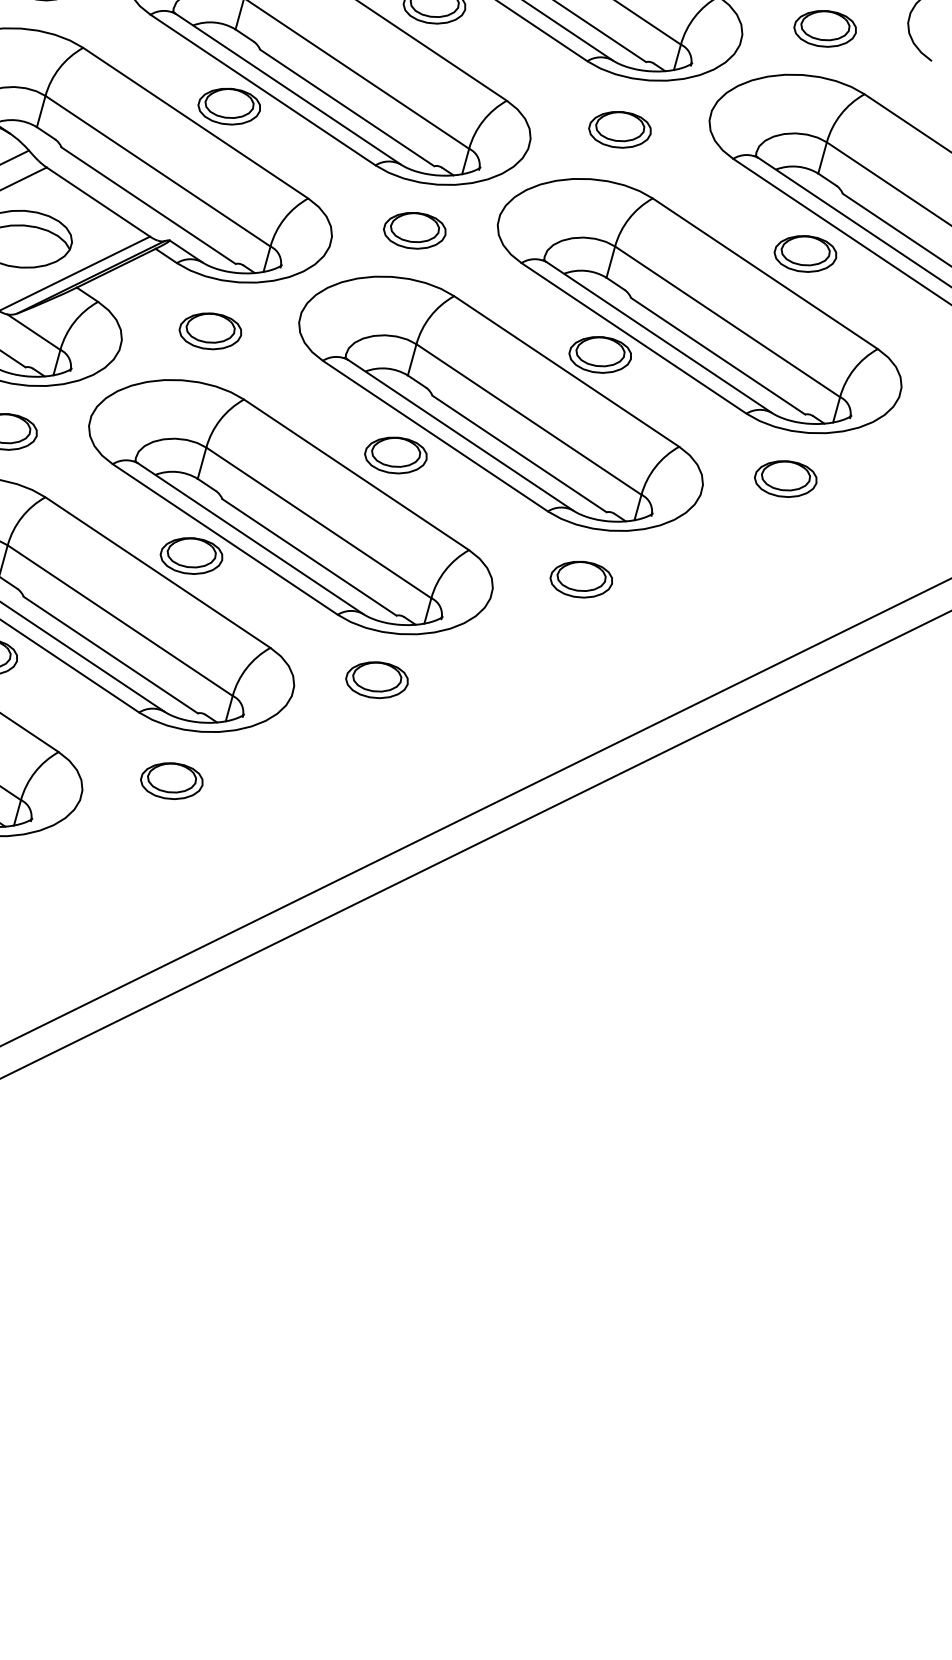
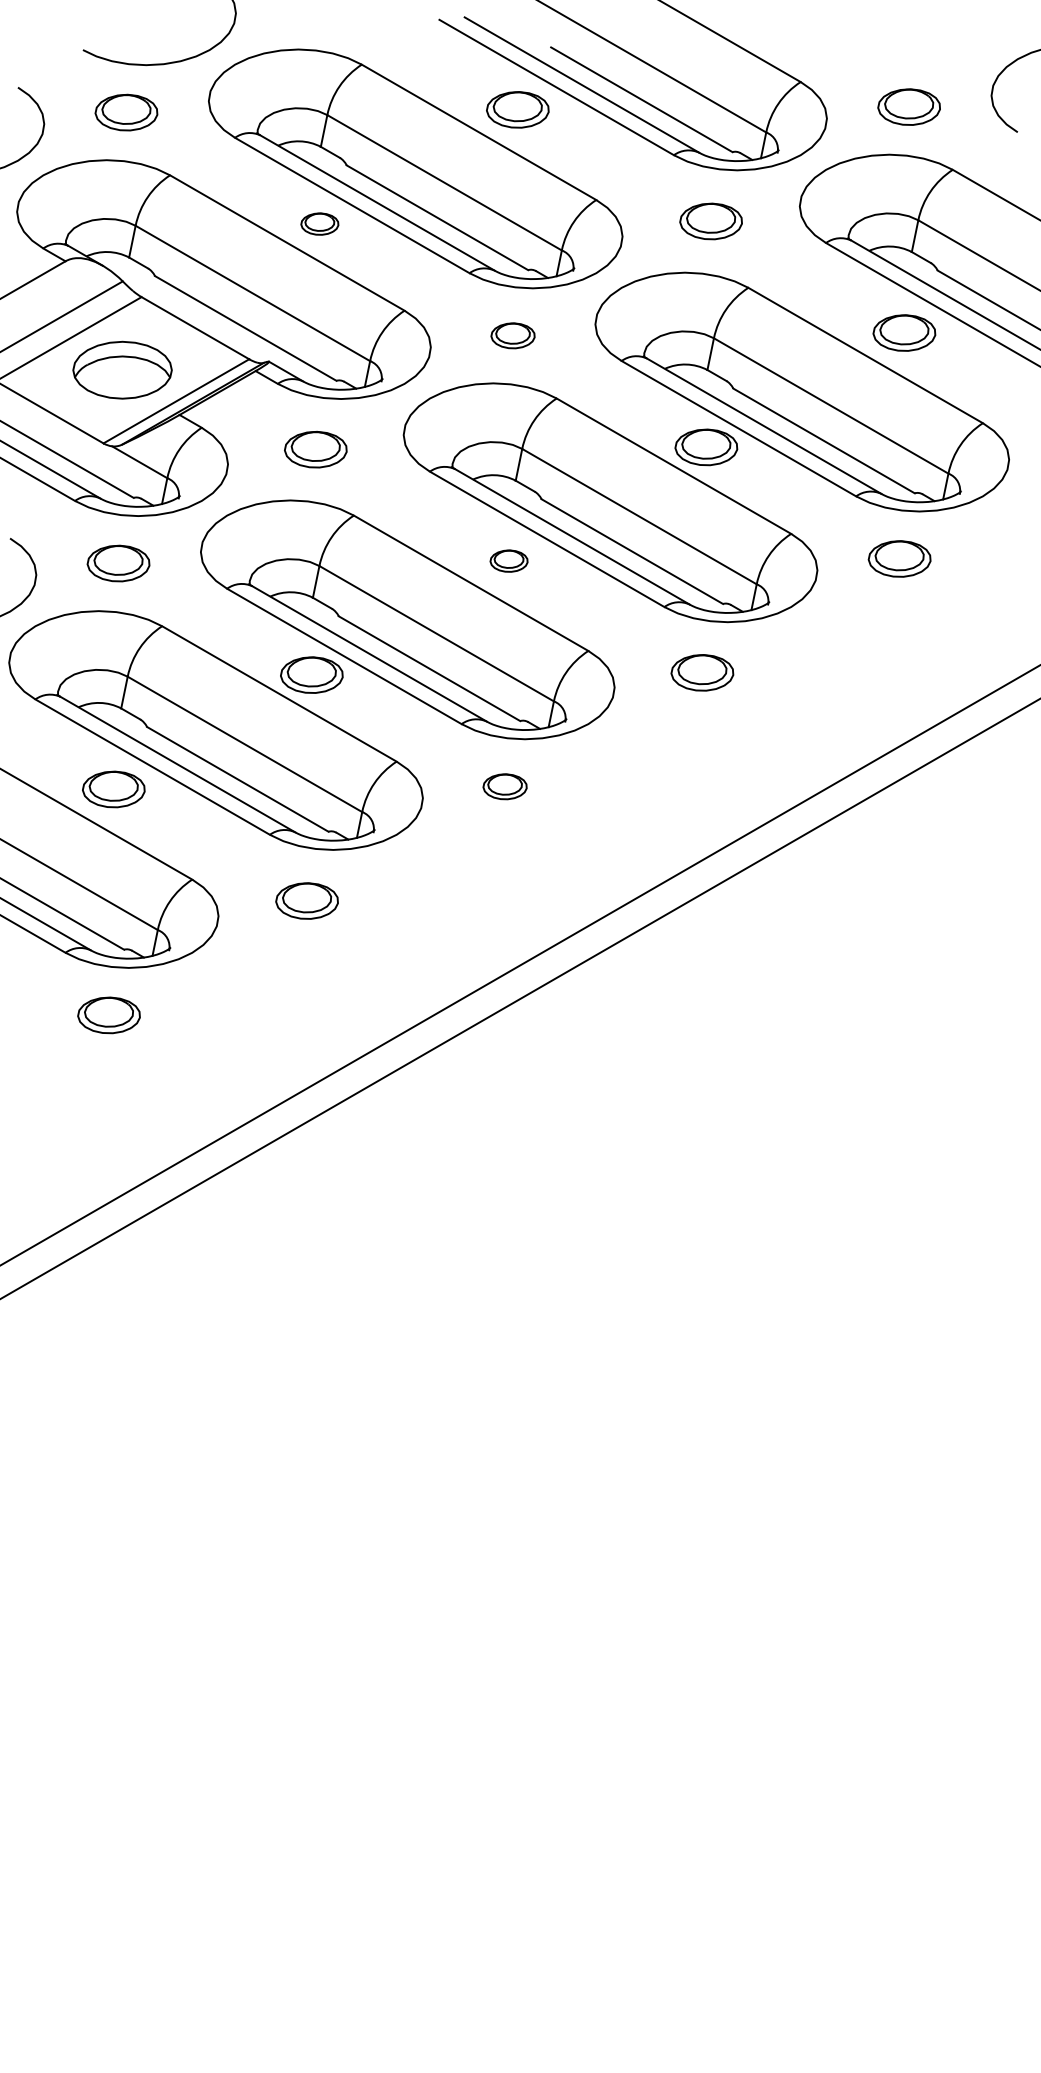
part: (229, 105) -> (319, 223), size x0.6
part: (414, 230) -> (512, 335), size x0.7
part: (395, 454) -> (508, 560), size x0.6
part: (376, 679) -> (504, 786), size x0.7

